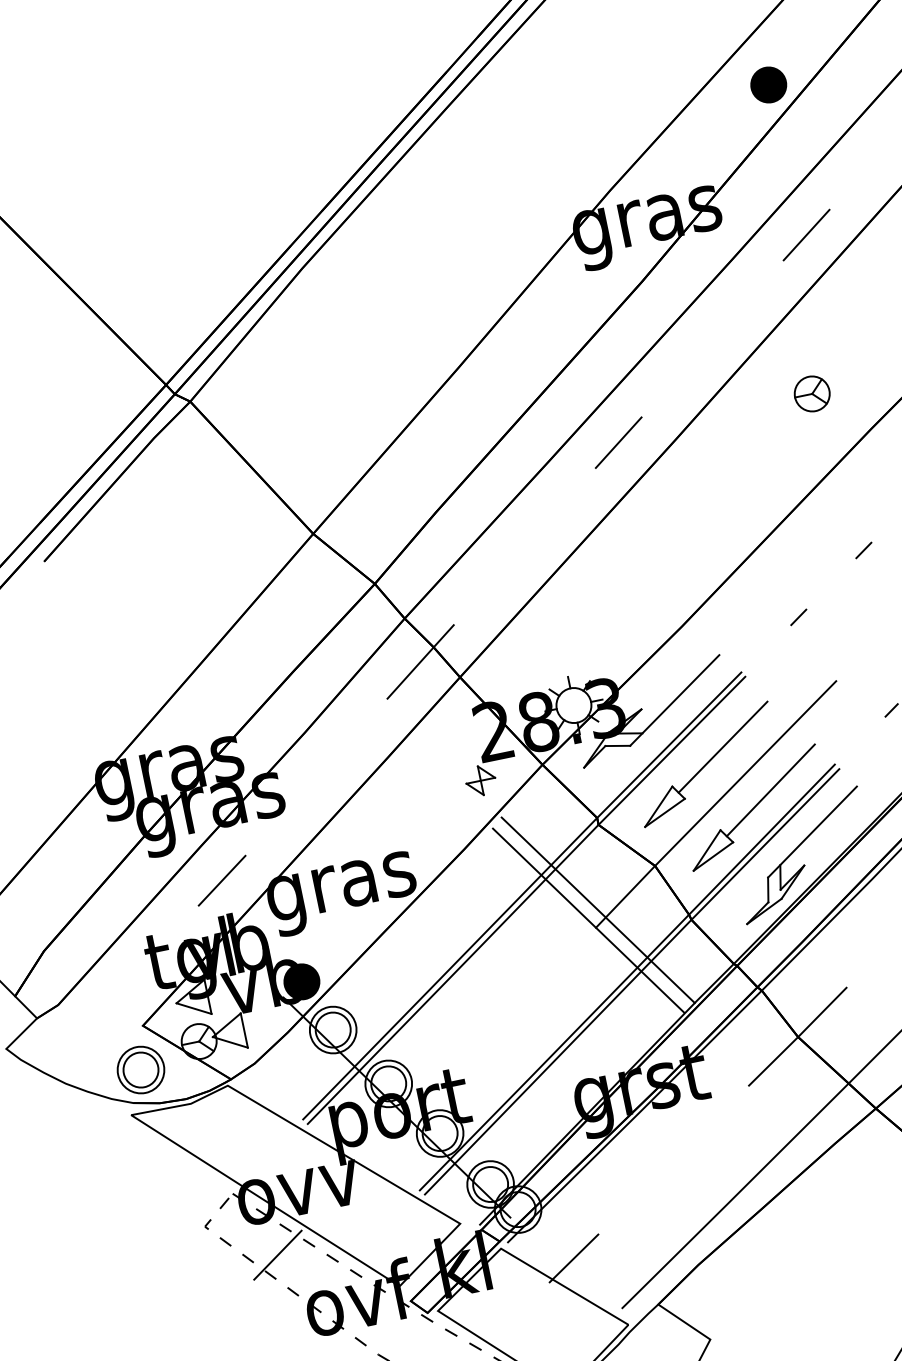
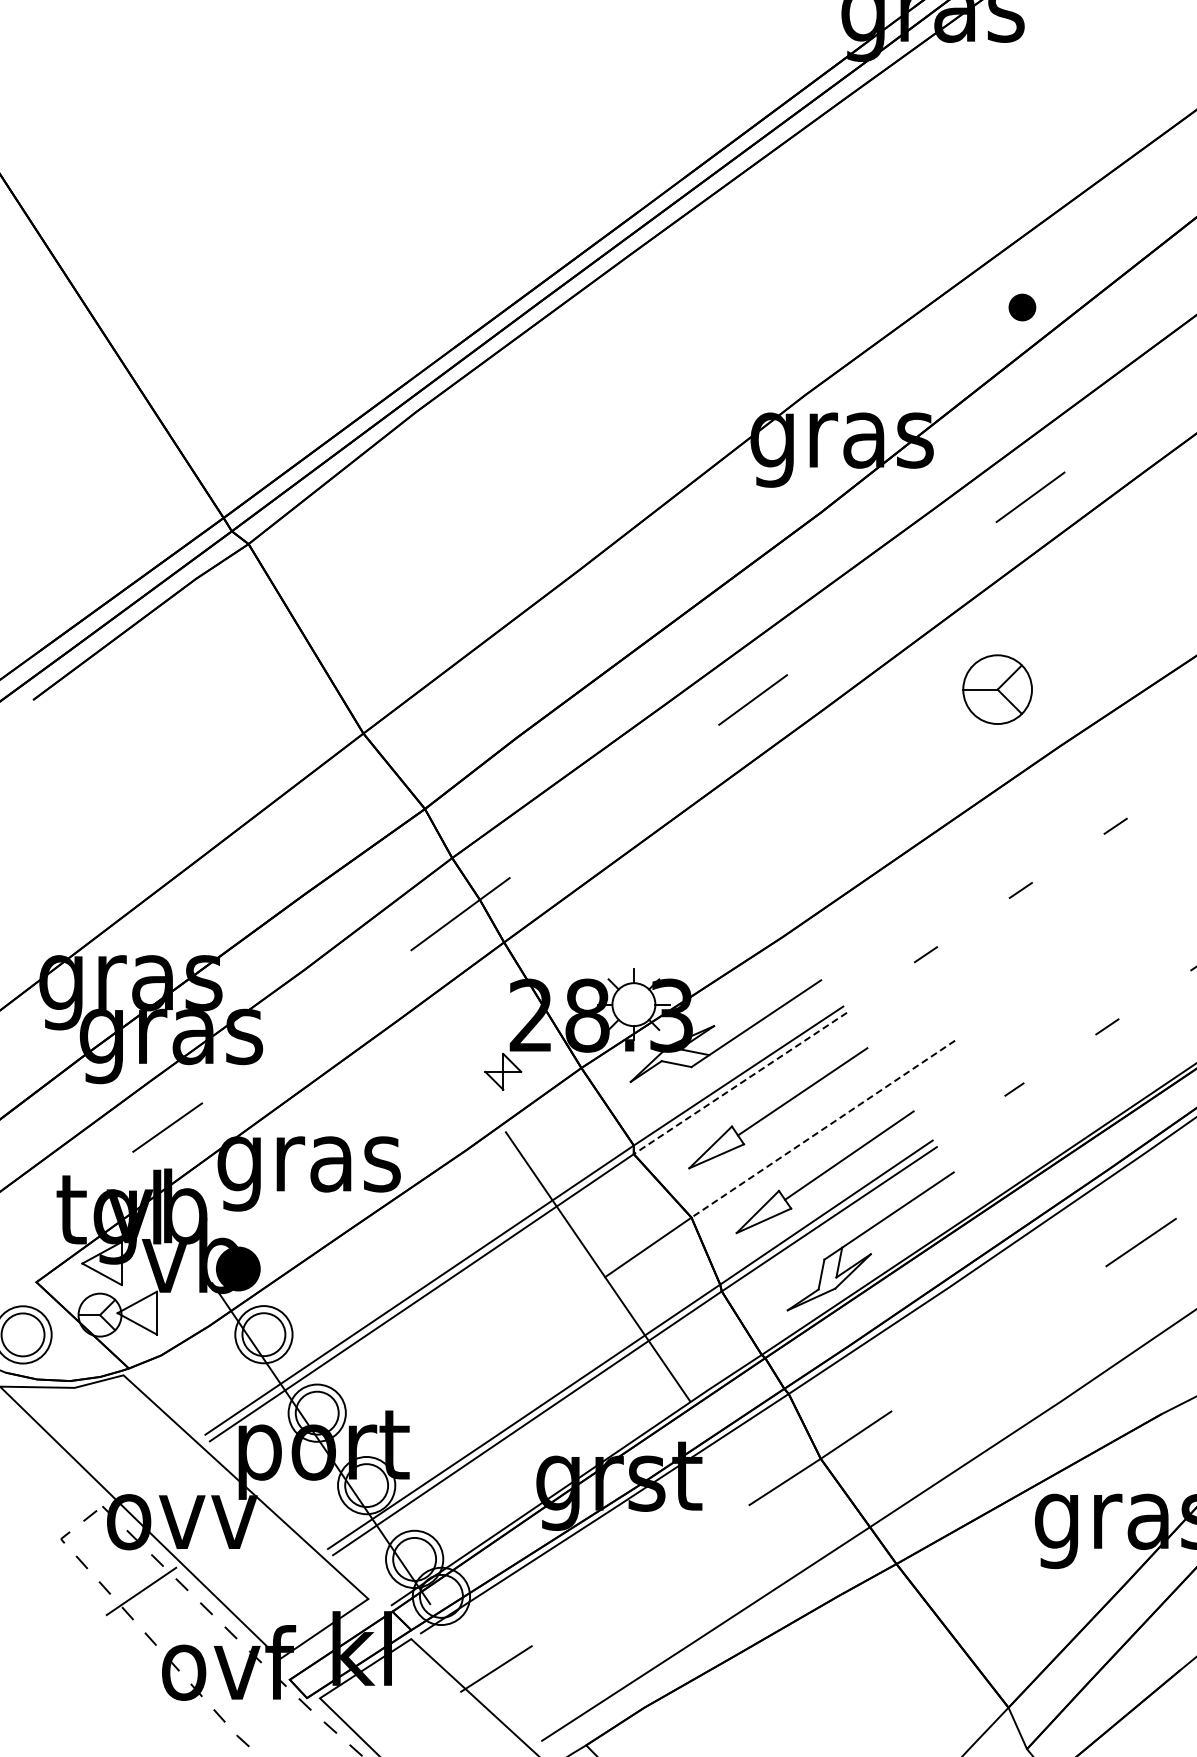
part: (768, 84) -> (1022, 307), size x0.6
part: (812, 393) -> (997, 689), size x1.6
line: (672, 750) -> (740, 1083), solid -> dashed
line: (745, 773) -> (823, 1129), solid -> dashed
line: (598, 910) -> (612, 1256), removed

